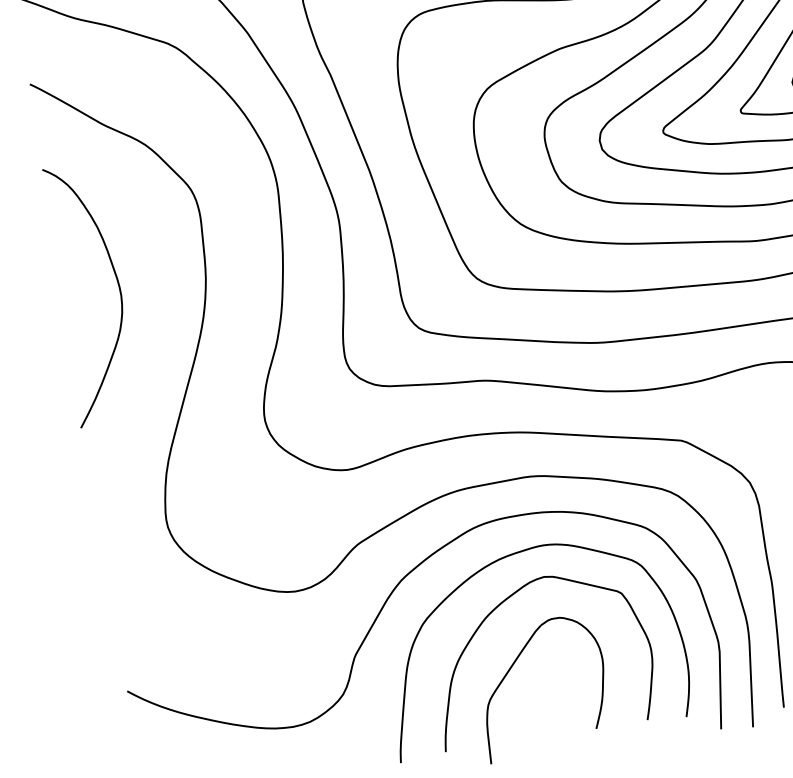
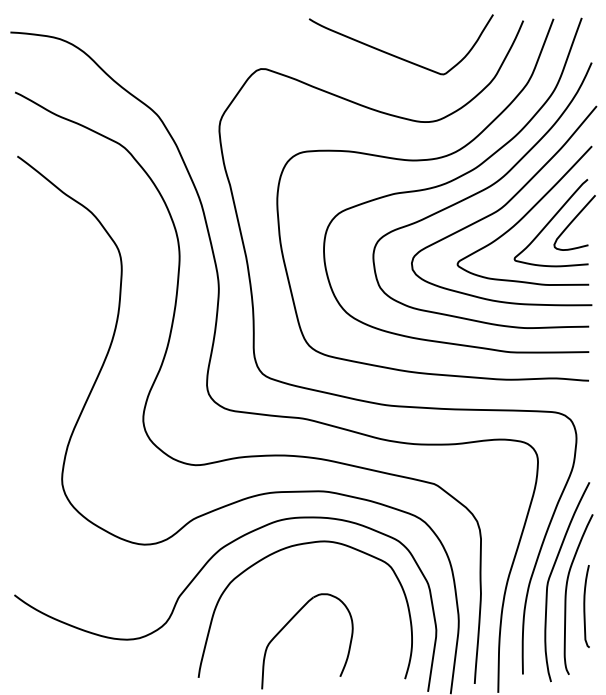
curve: (118, 288) -> (55, 310), removed
curve: (495, 610) -> (283, 581), removed

